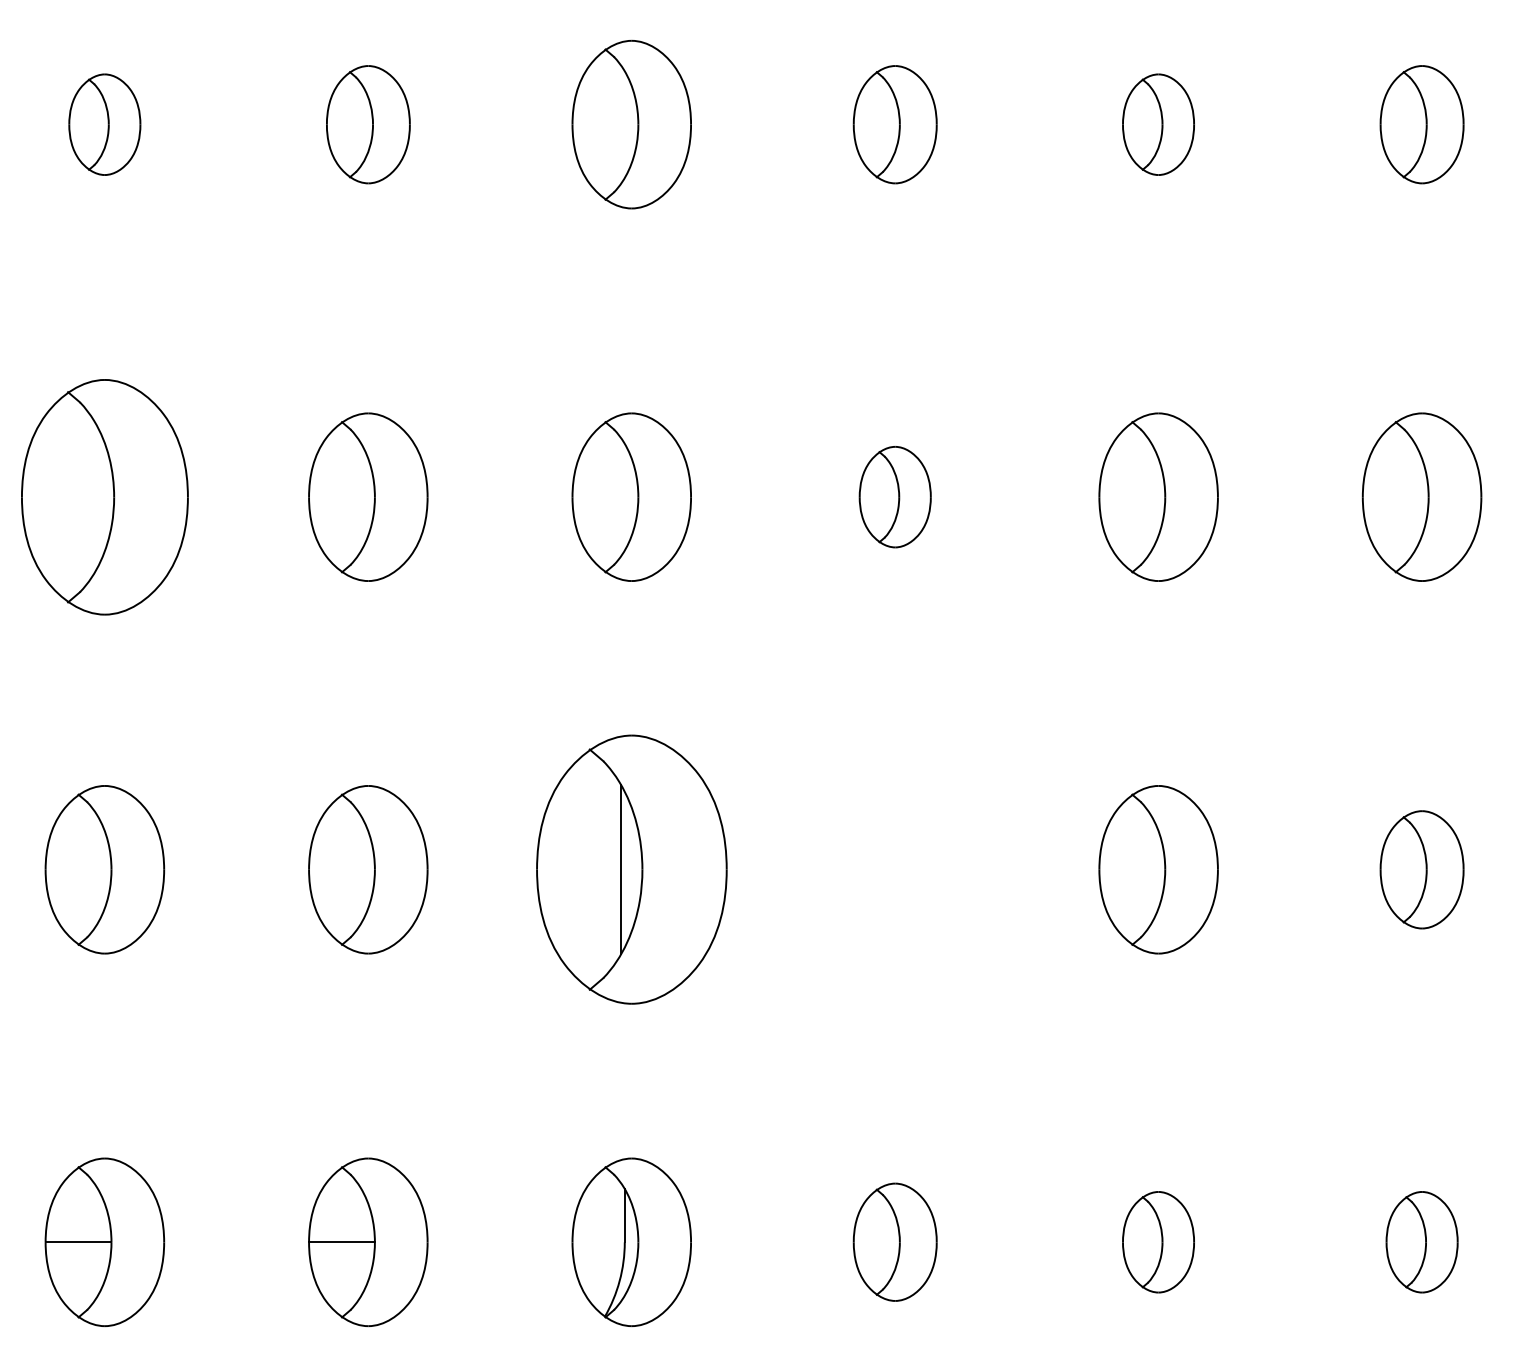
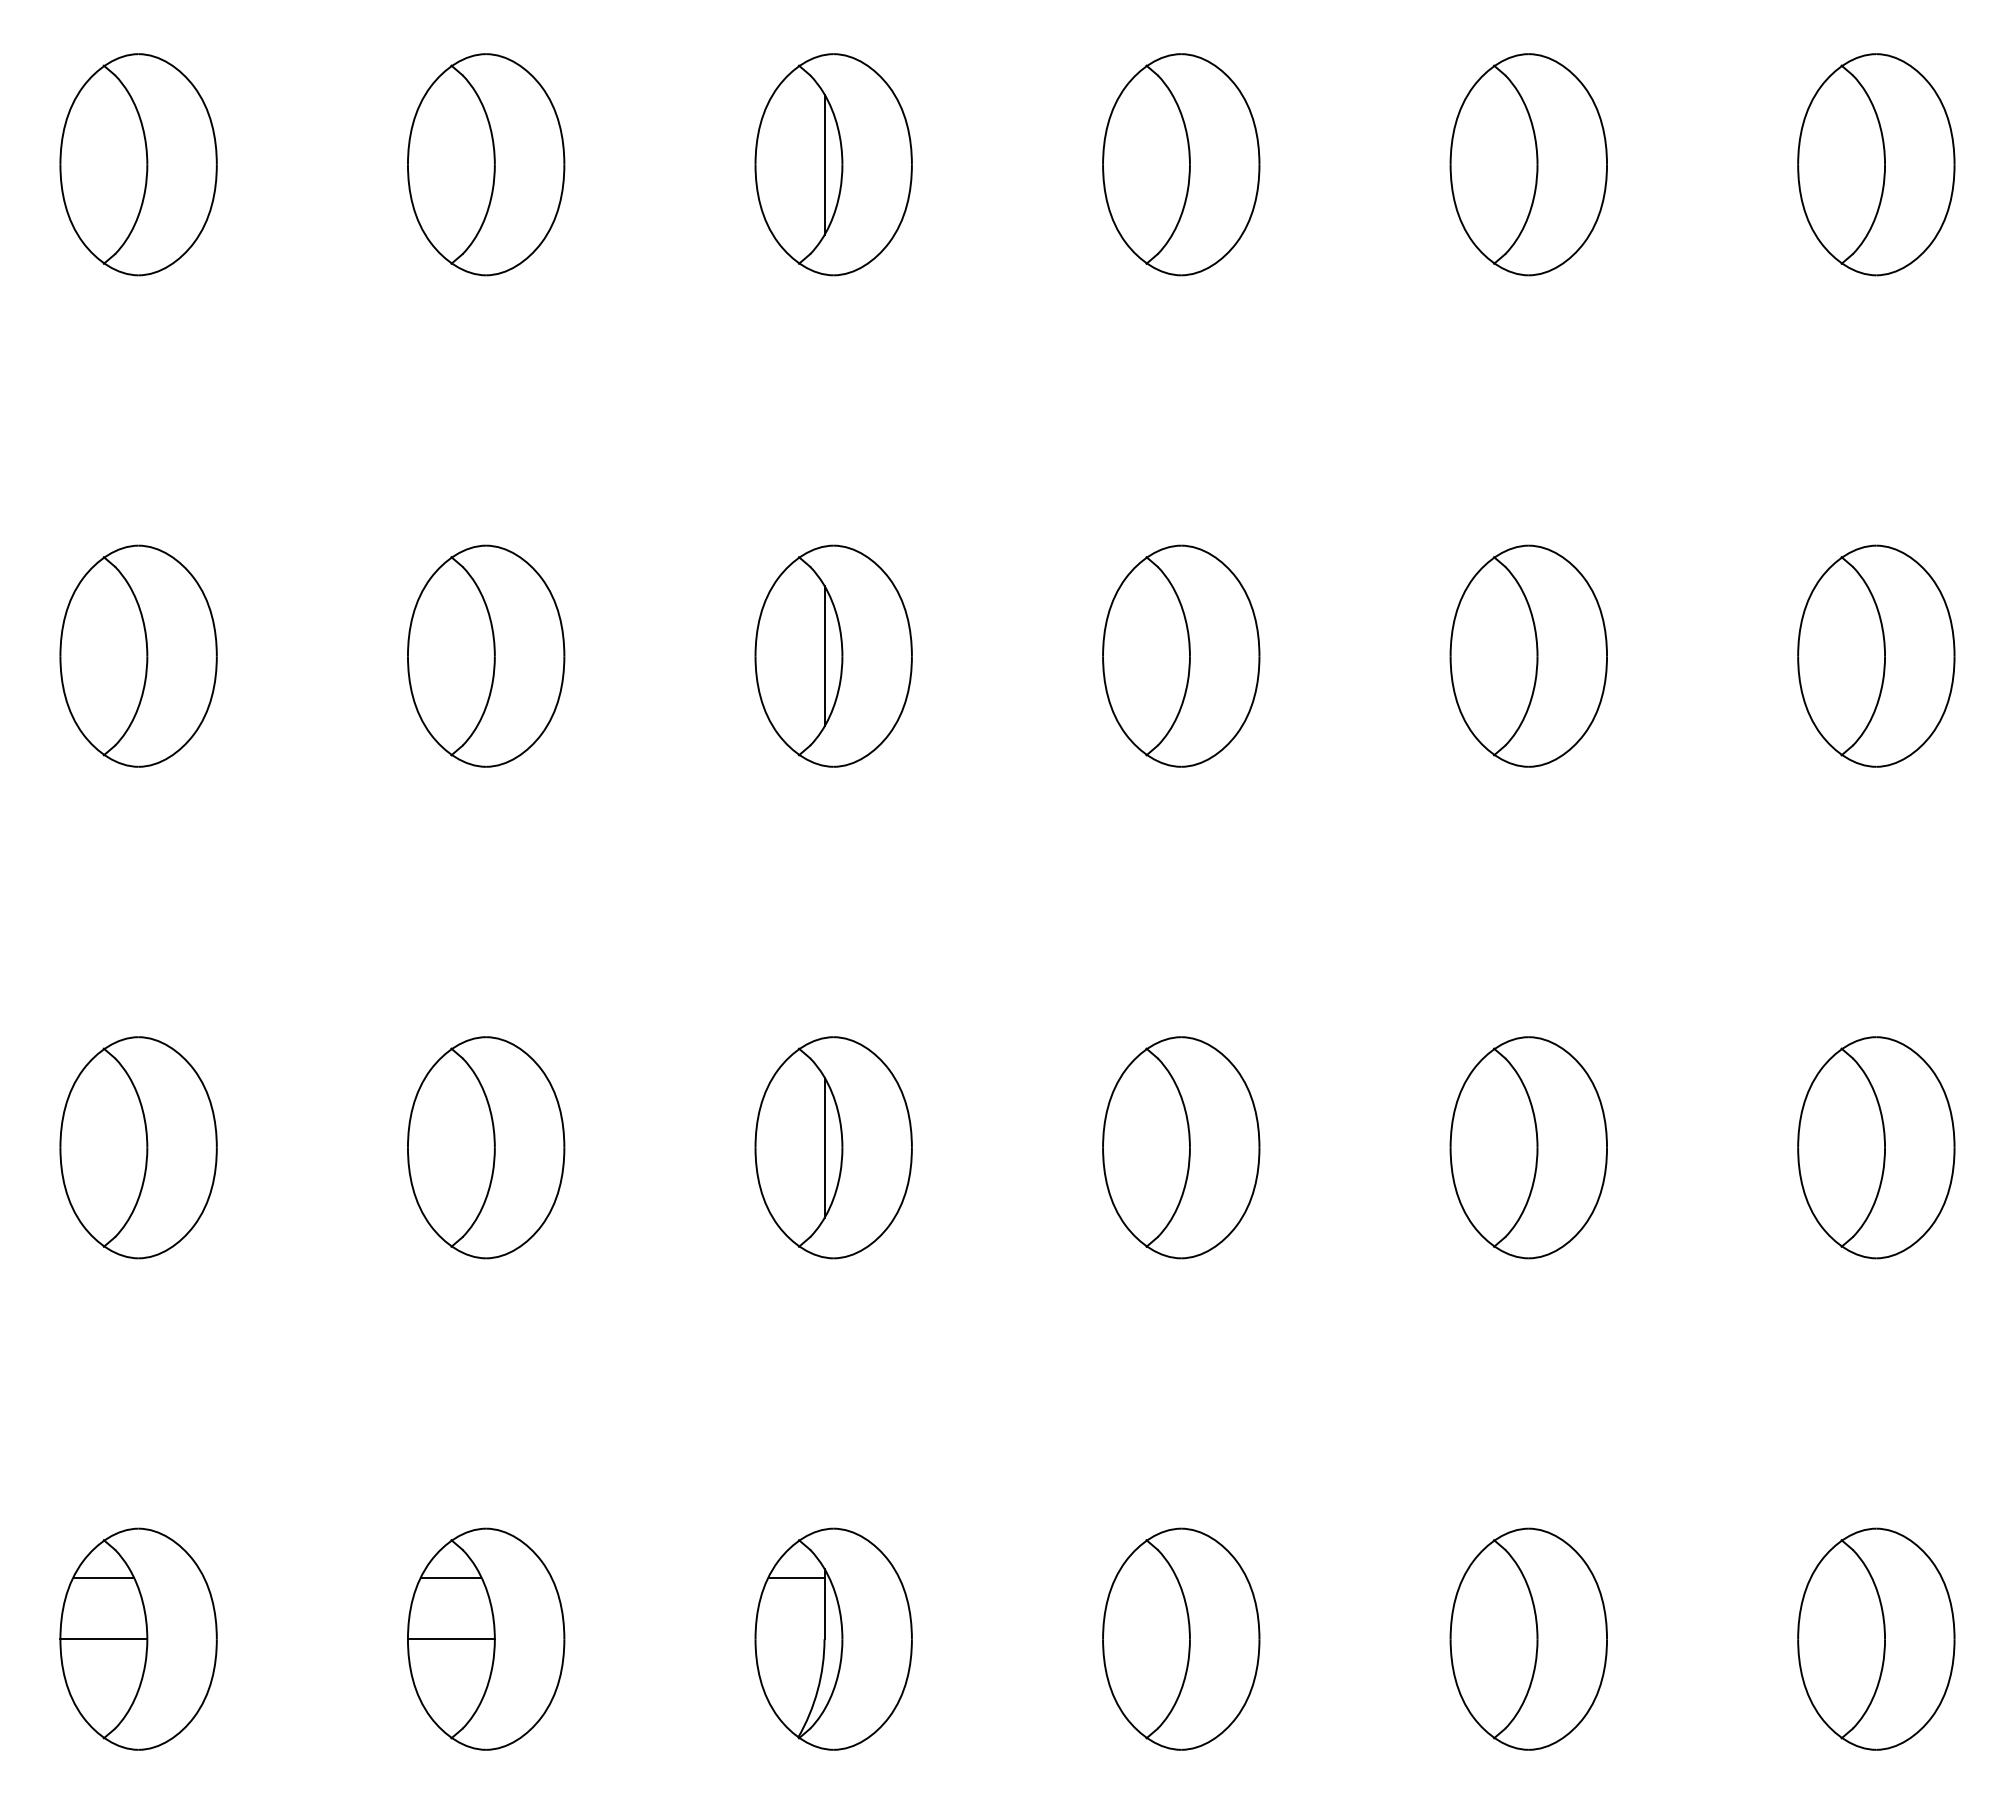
part: (104, 124) -> (138, 164), size x1.67
part: (368, 124) -> (486, 164), size x1.43
line: (624, 124) -> (824, 164), added
part: (895, 124) -> (1181, 164), size x1.43
part: (1158, 124) -> (1528, 164), size x1.67
part: (1422, 124) -> (1876, 164), size x1.43
part: (104, 496) -> (138, 655), size x0.71
part: (895, 496) -> (1181, 655), size x1.67
line: (624, 497) -> (824, 656), added
part: (631, 869) -> (833, 1147), size x0.62
part: (895, 869) -> (1181, 1147), added
part: (1422, 869) -> (1876, 1147), size x1.43
line: (78, 1195) -> (103, 1577), added
line: (342, 1195) -> (451, 1577), added
line: (603, 1195) -> (796, 1577), added
part: (895, 1241) -> (1181, 1638), size x1.43
part: (1158, 1241) -> (1528, 1638), size x1.67
part: (1422, 1241) -> (1876, 1638), size x1.67

